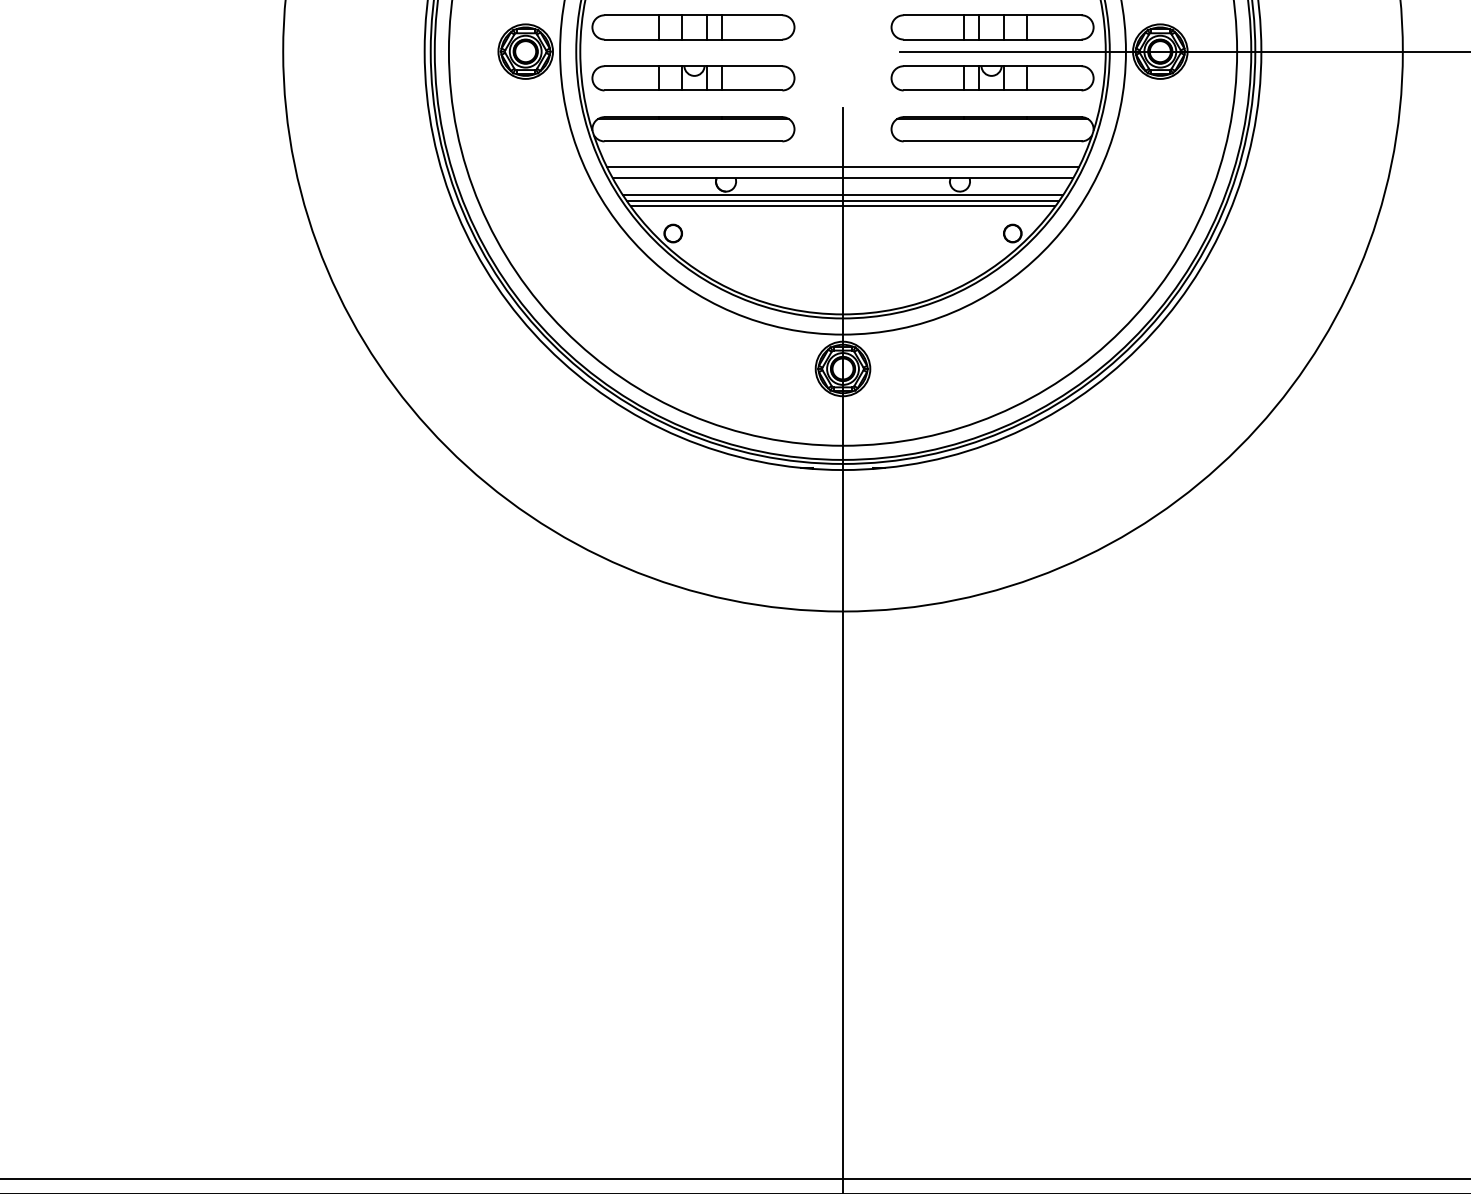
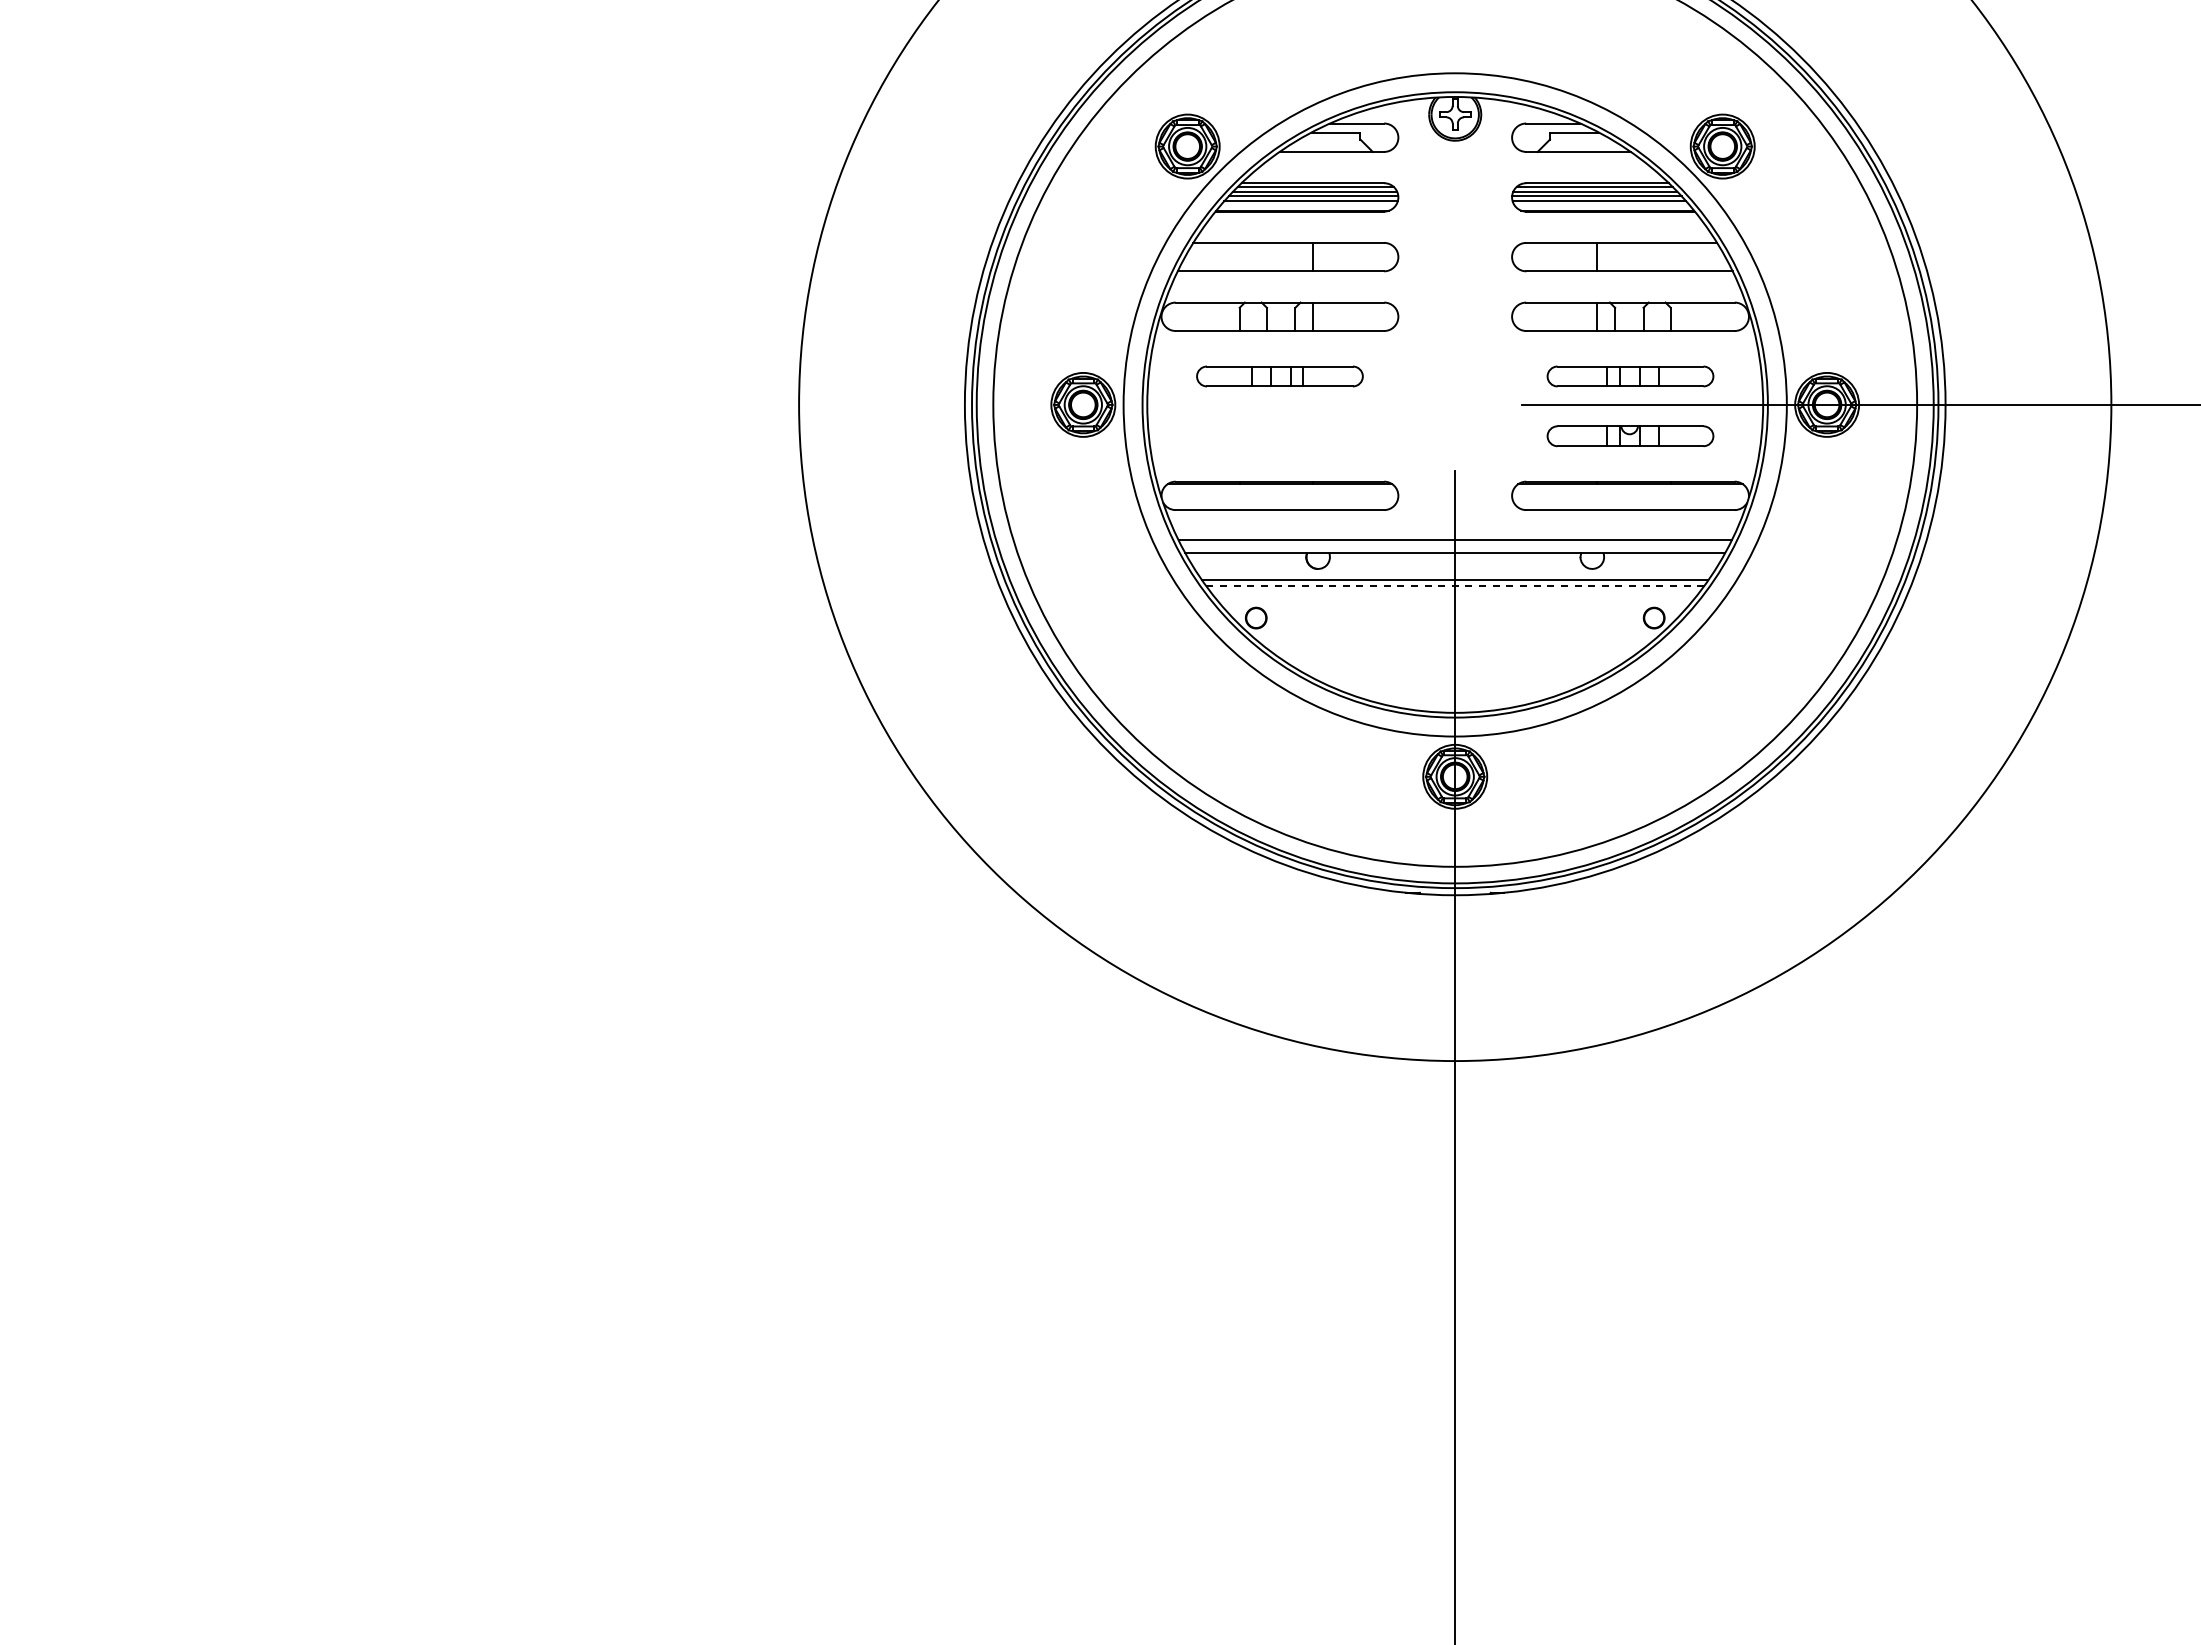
part: (693, 27) -> (1279, 376), size x0.7
part: (992, 27) -> (1630, 376), size x0.7
part: (693, 78) -> (1279, 436), removed
part: (992, 78) -> (1630, 436), size x0.7
line: (843, 195) -> (1455, 573), removed
line: (843, 206) -> (1455, 586), solid -> dashed

